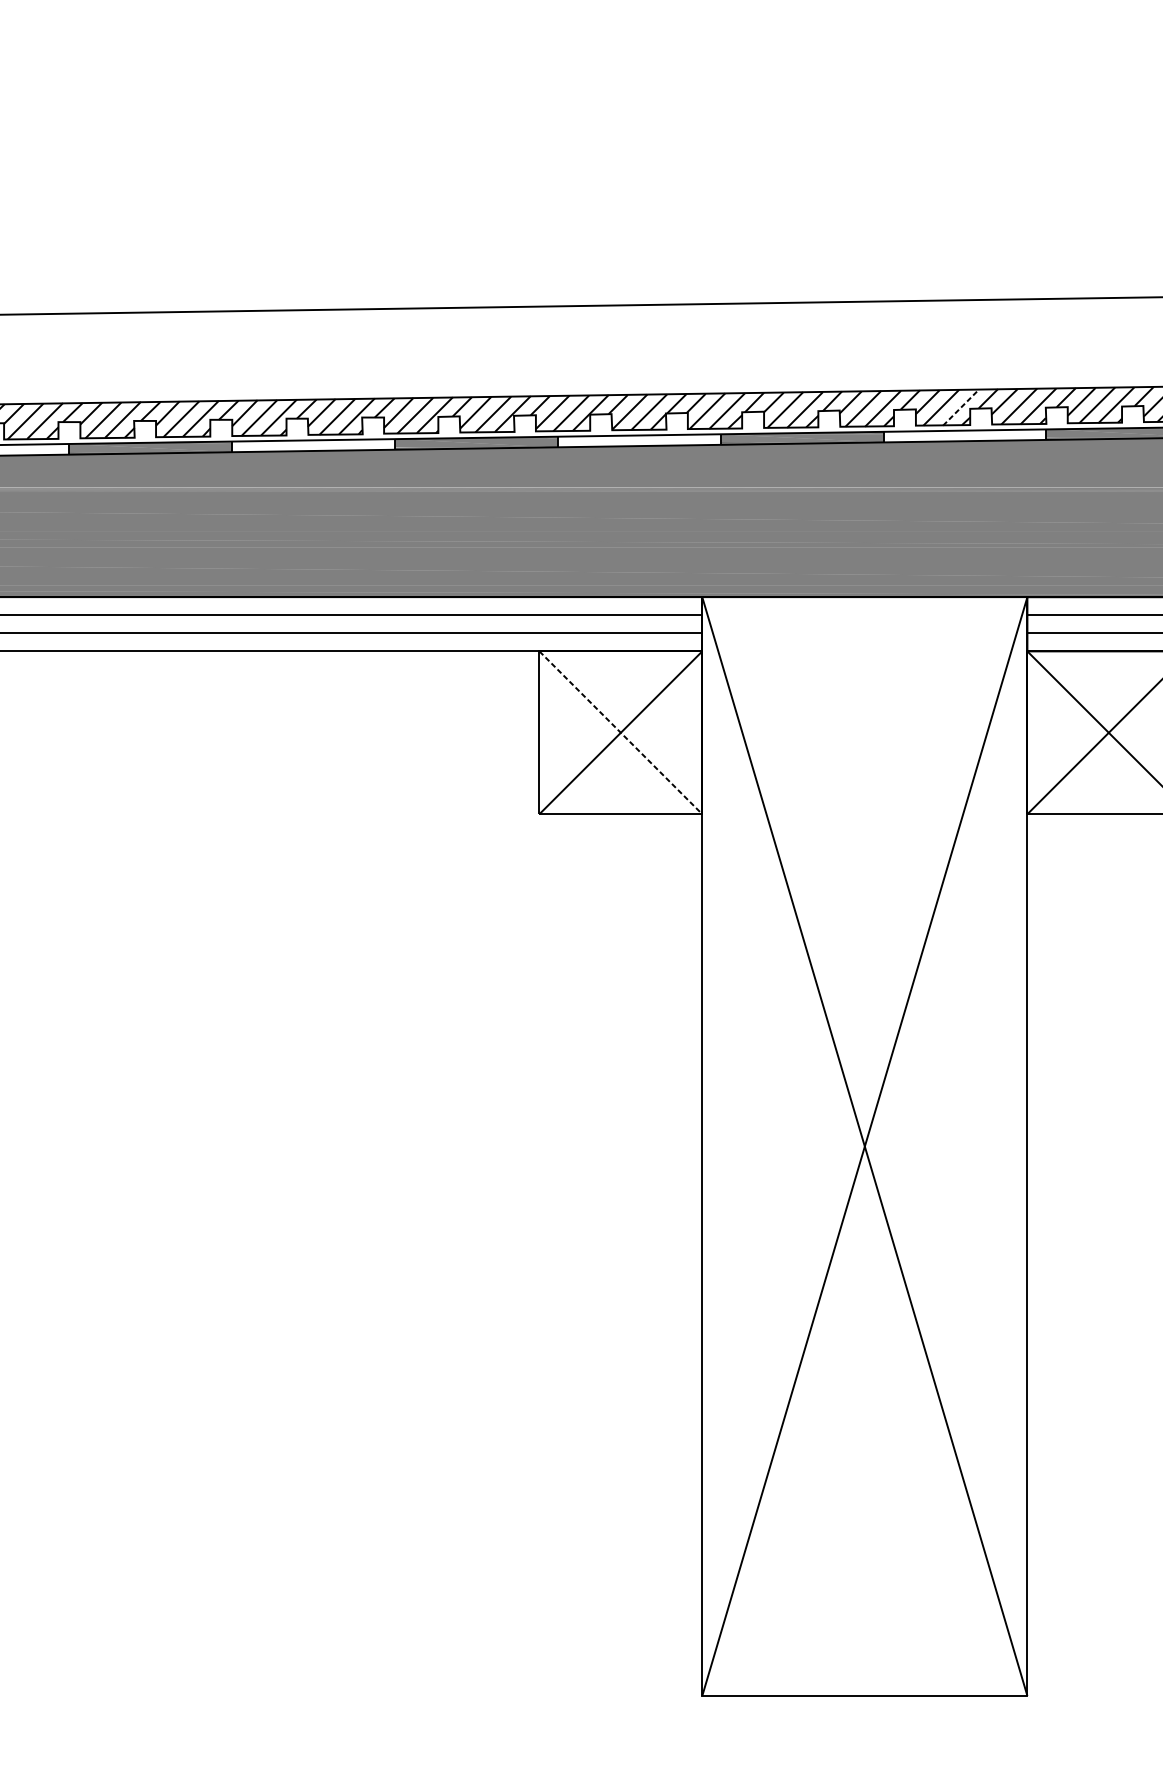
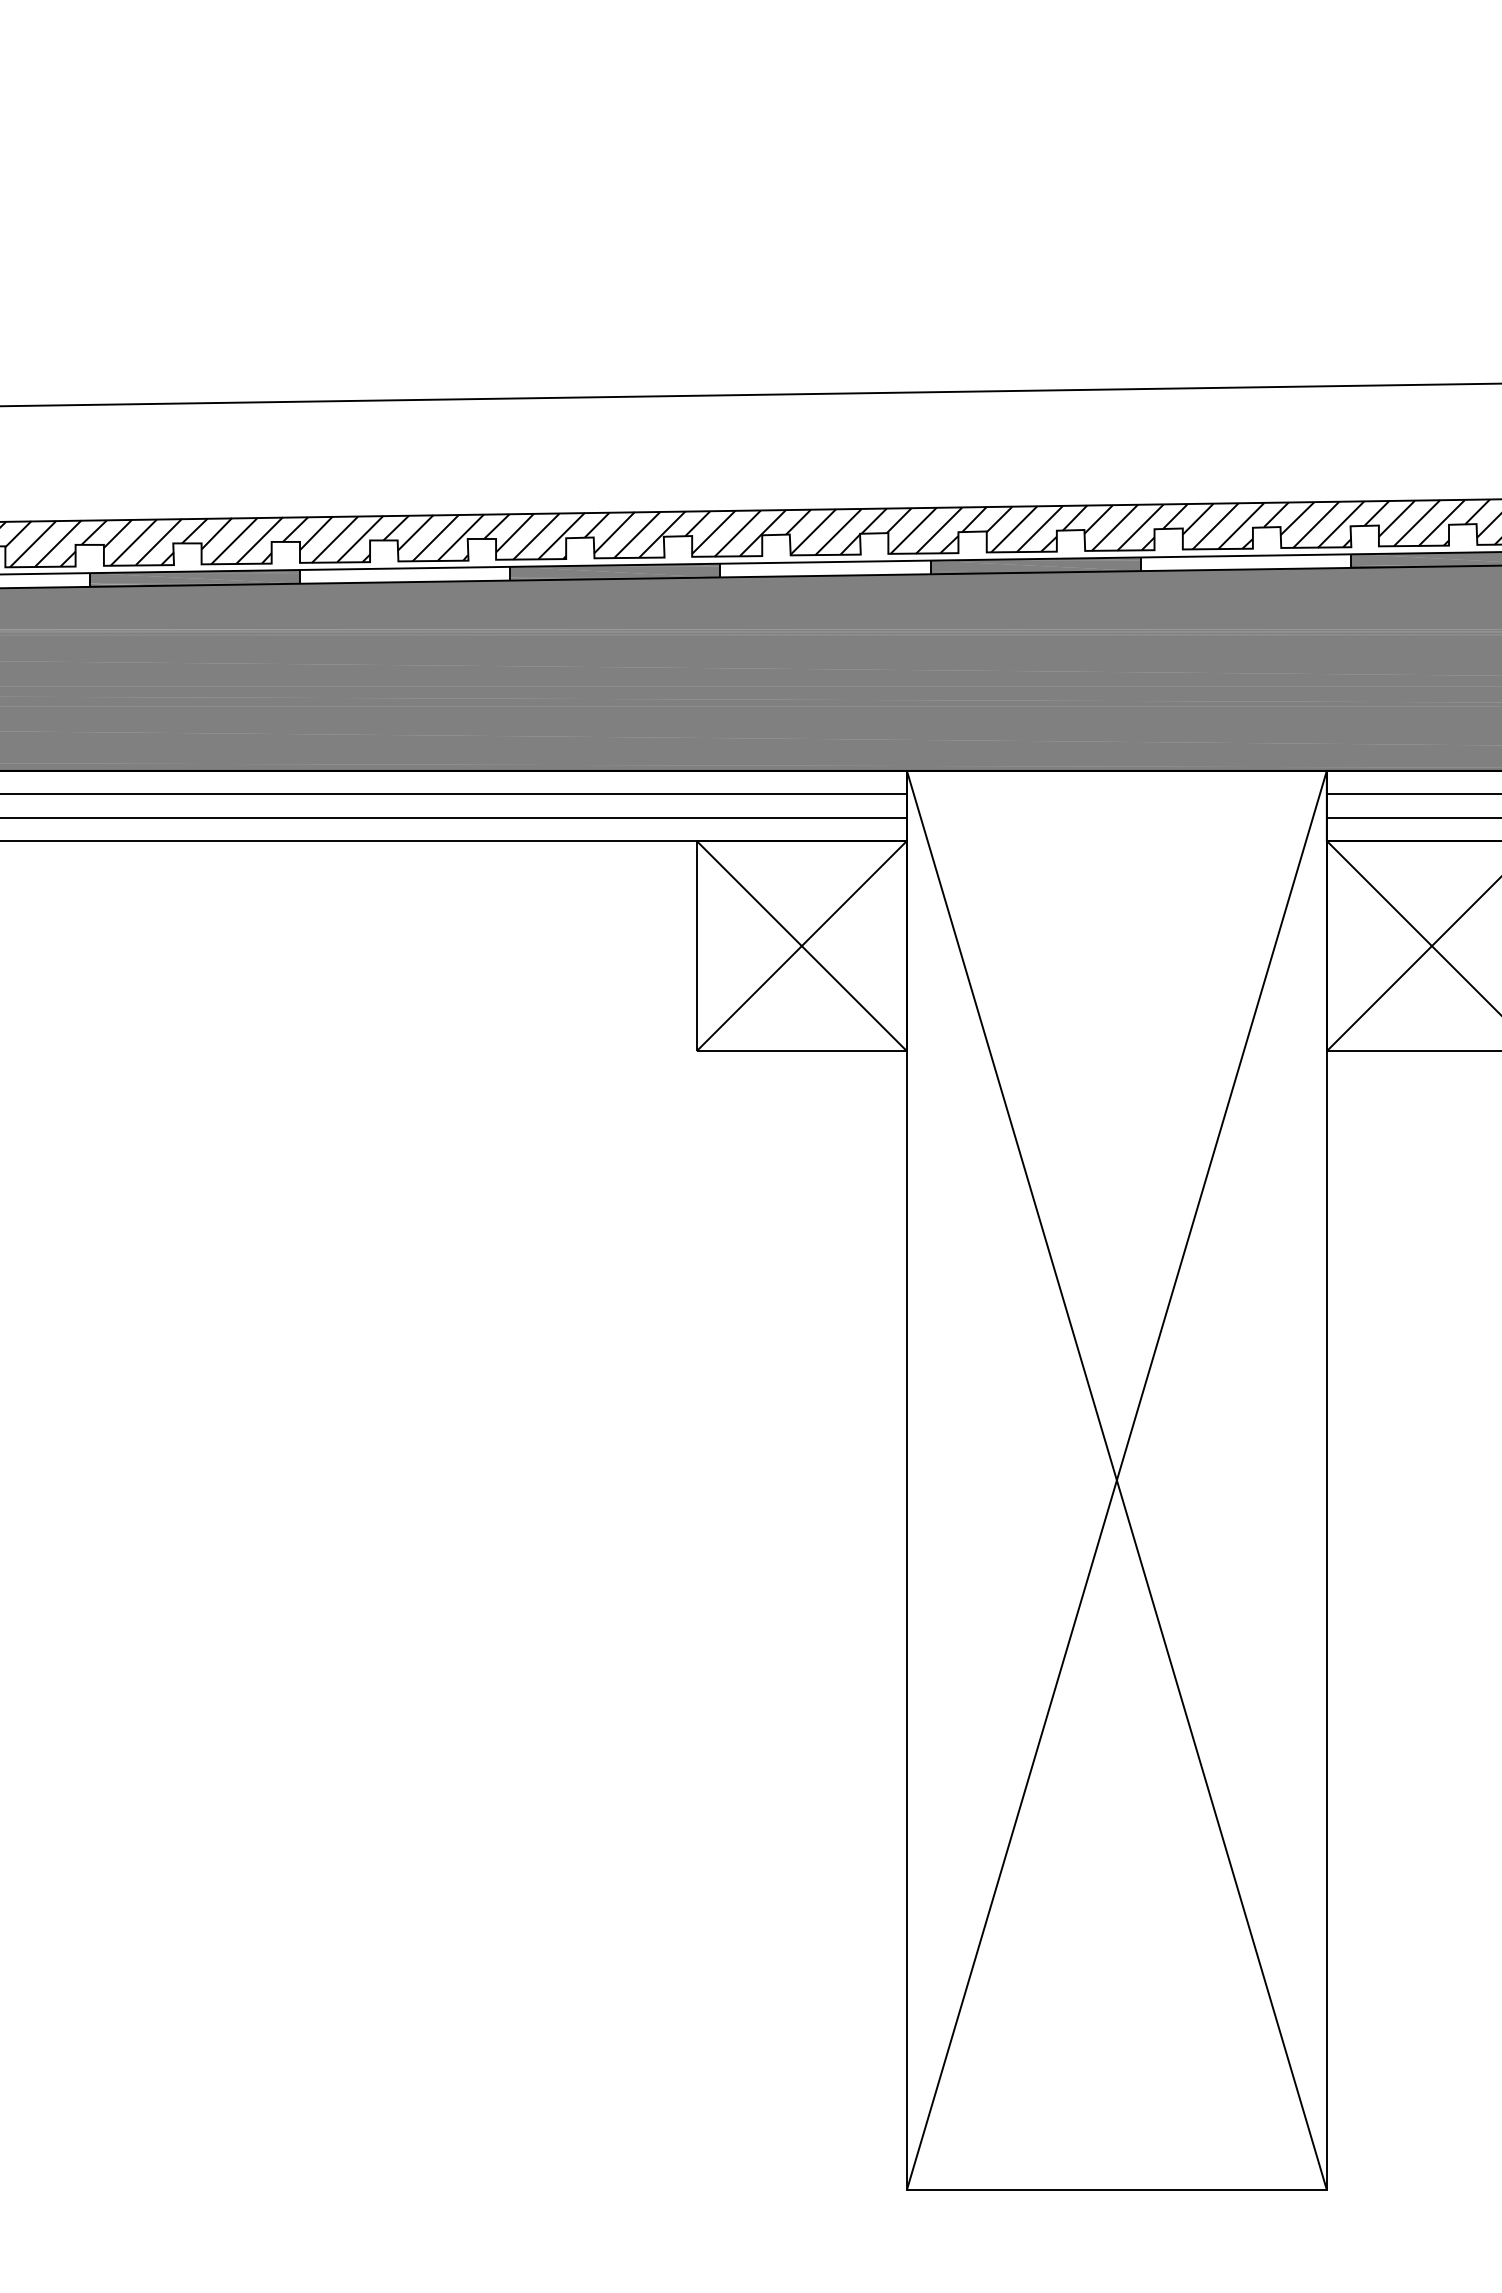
line: (961, 407) -> (1241, 526), dashed -> solid
line: (620, 733) -> (801, 946), dashed -> solid

